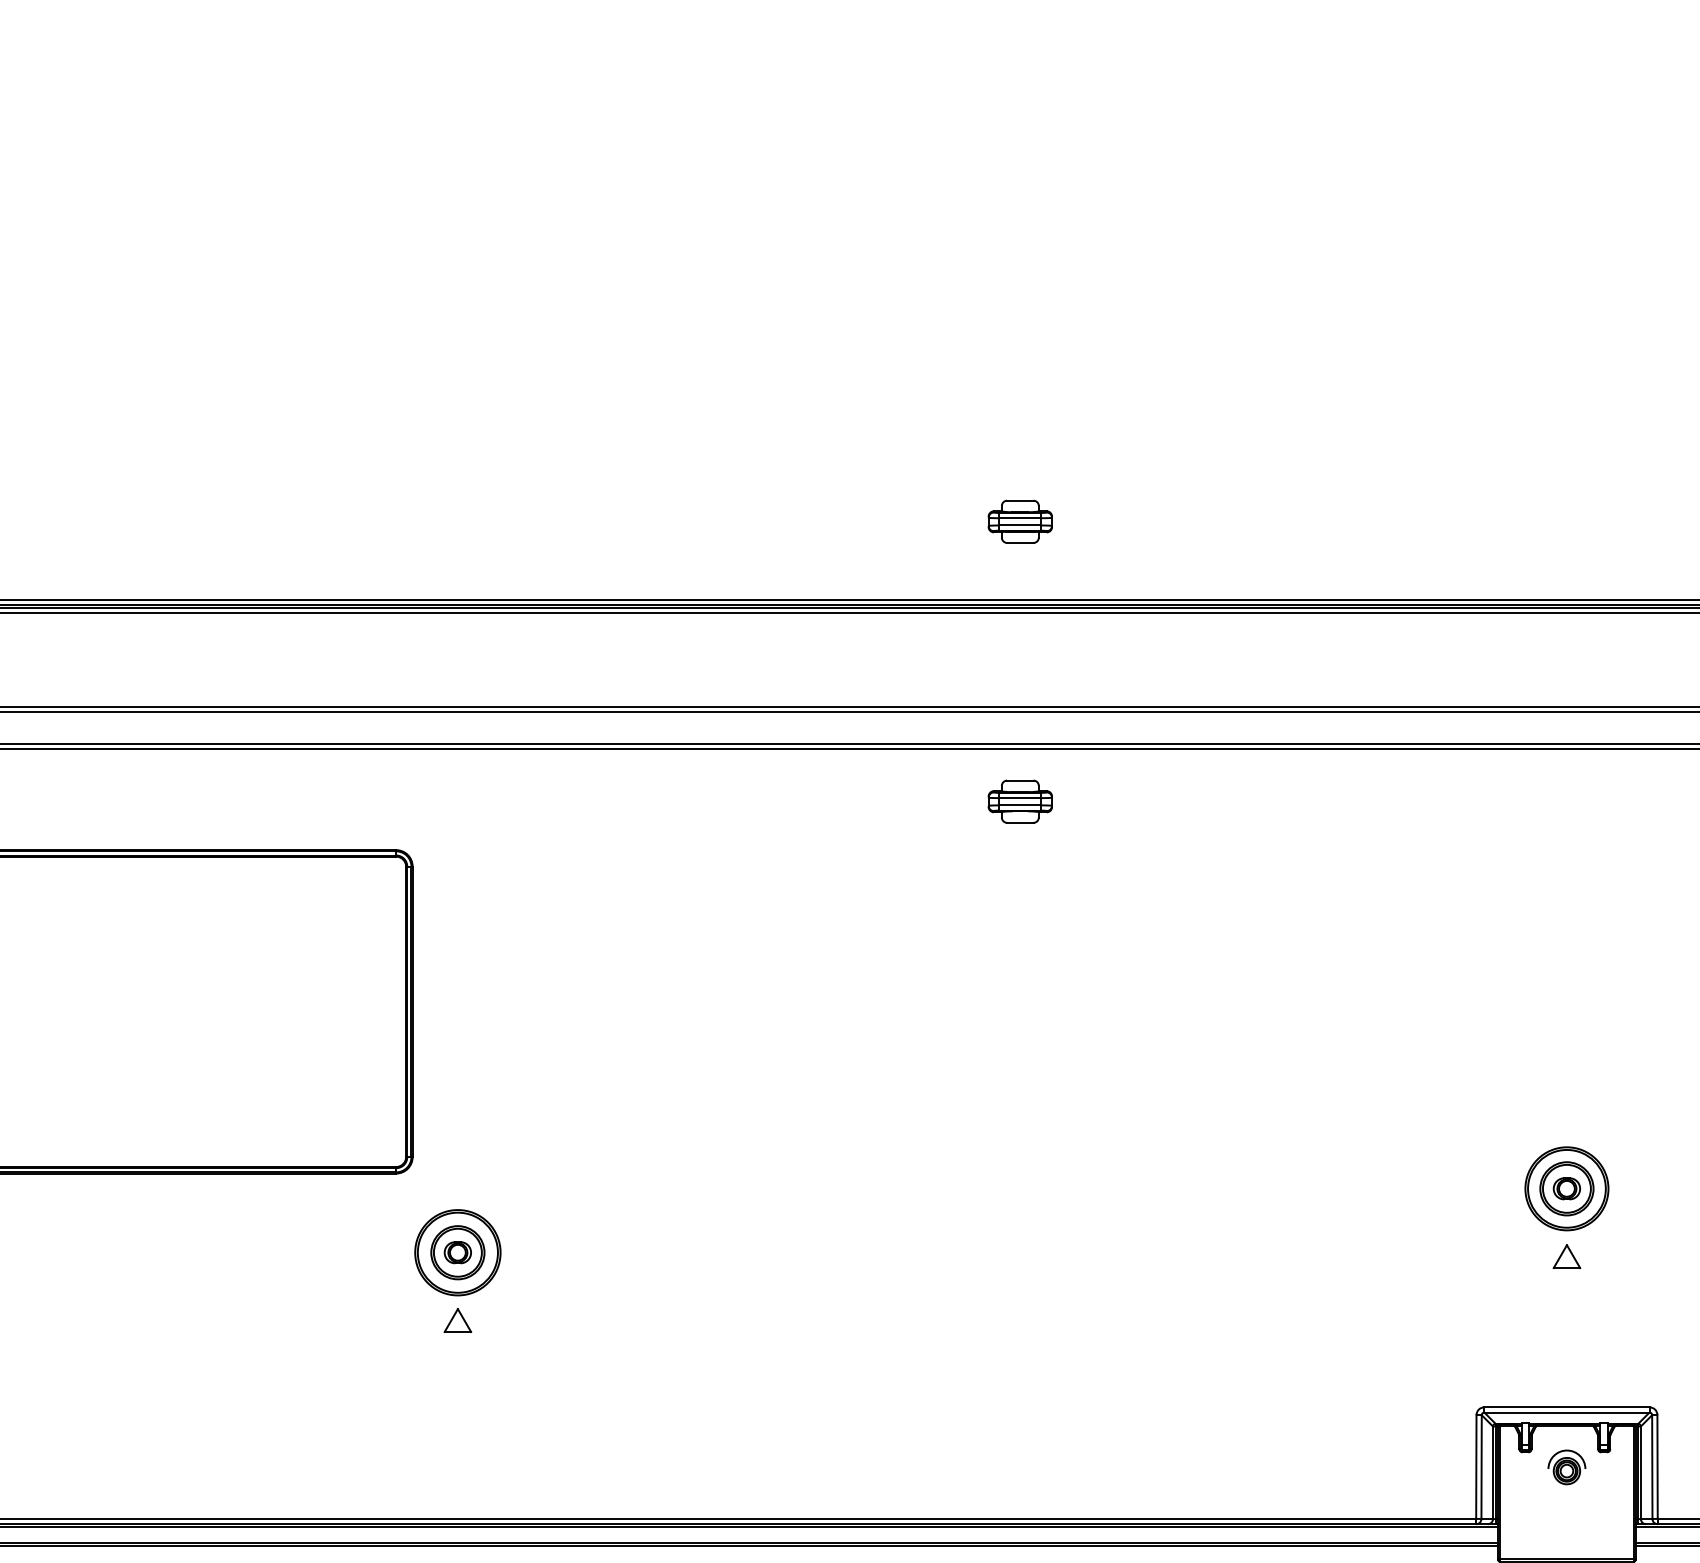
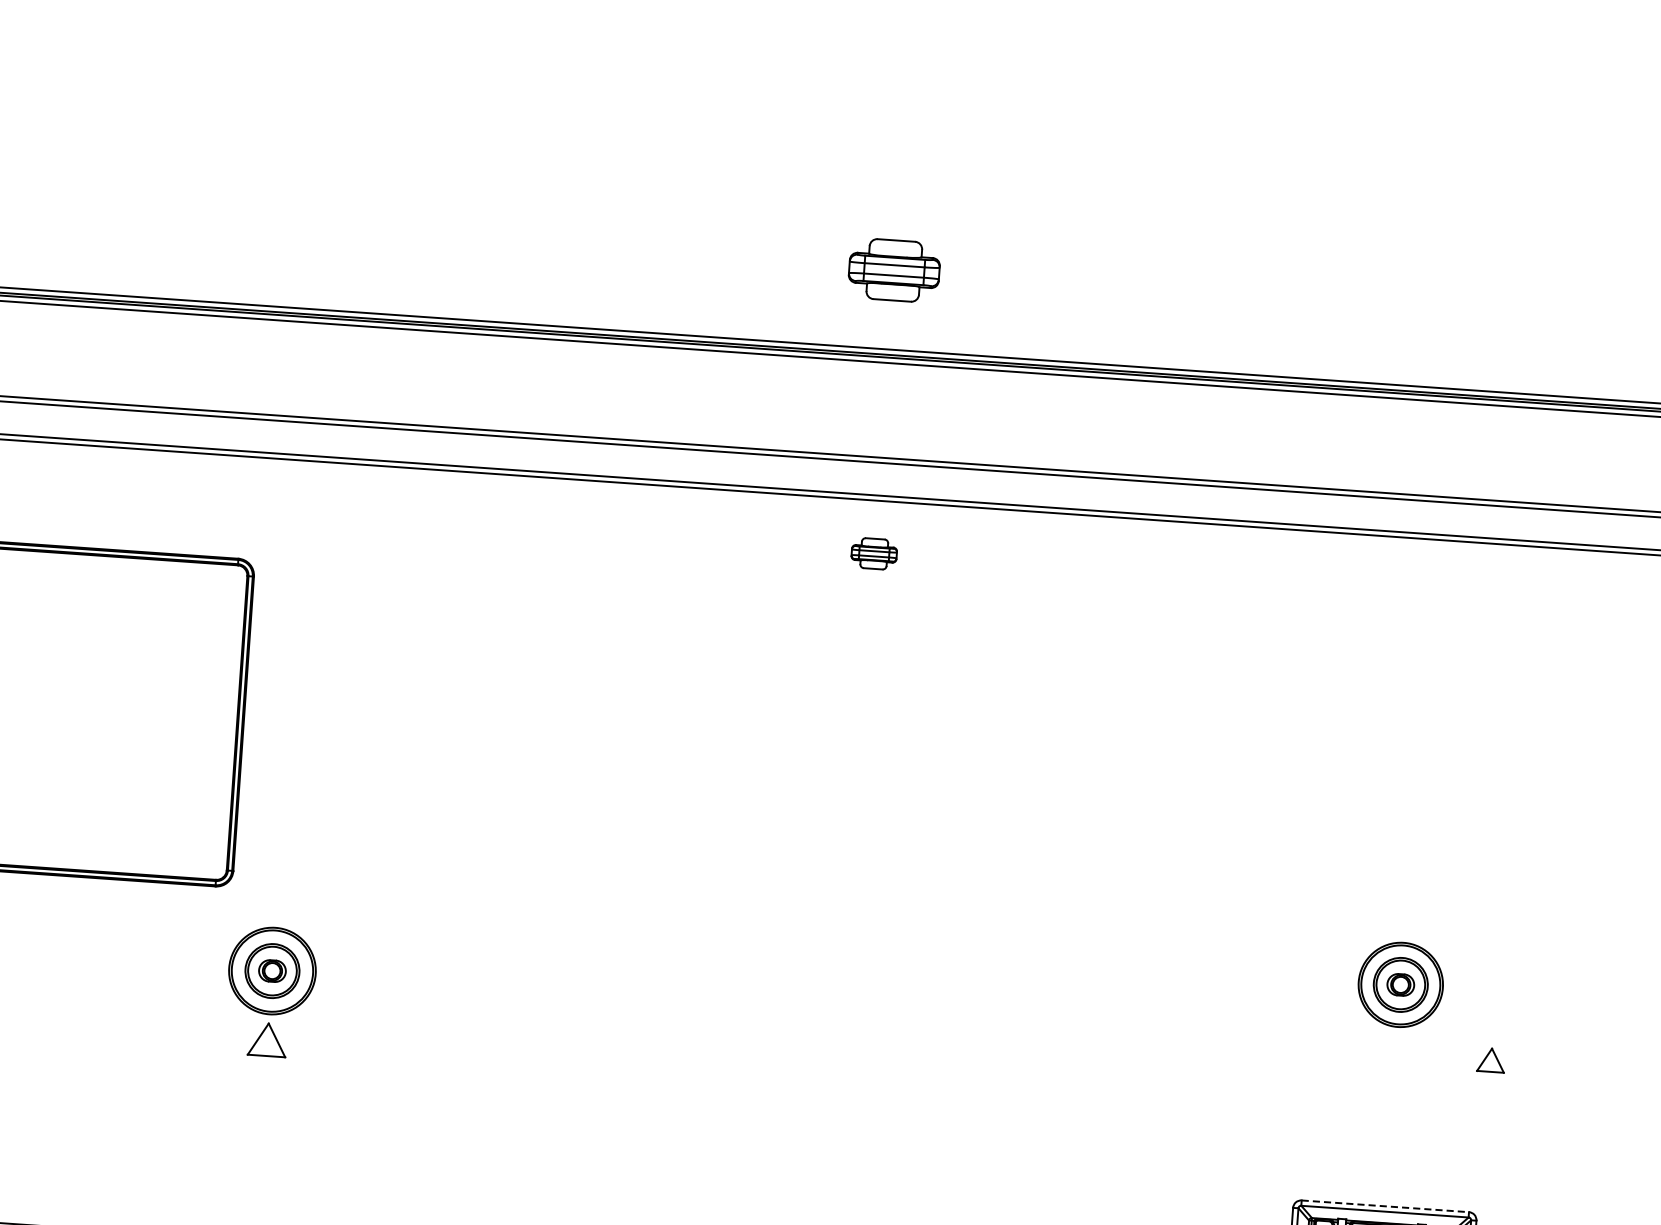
part: (1019, 521) -> (893, 269), size x1.4
part: (1019, 801) -> (873, 553), size x0.7
part: (1566, 1256) -> (1490, 1060), moved
part: (457, 1320) -> (267, 1039), size x1.4
line: (1566, 1407) -> (1384, 1206), solid -> dashed

